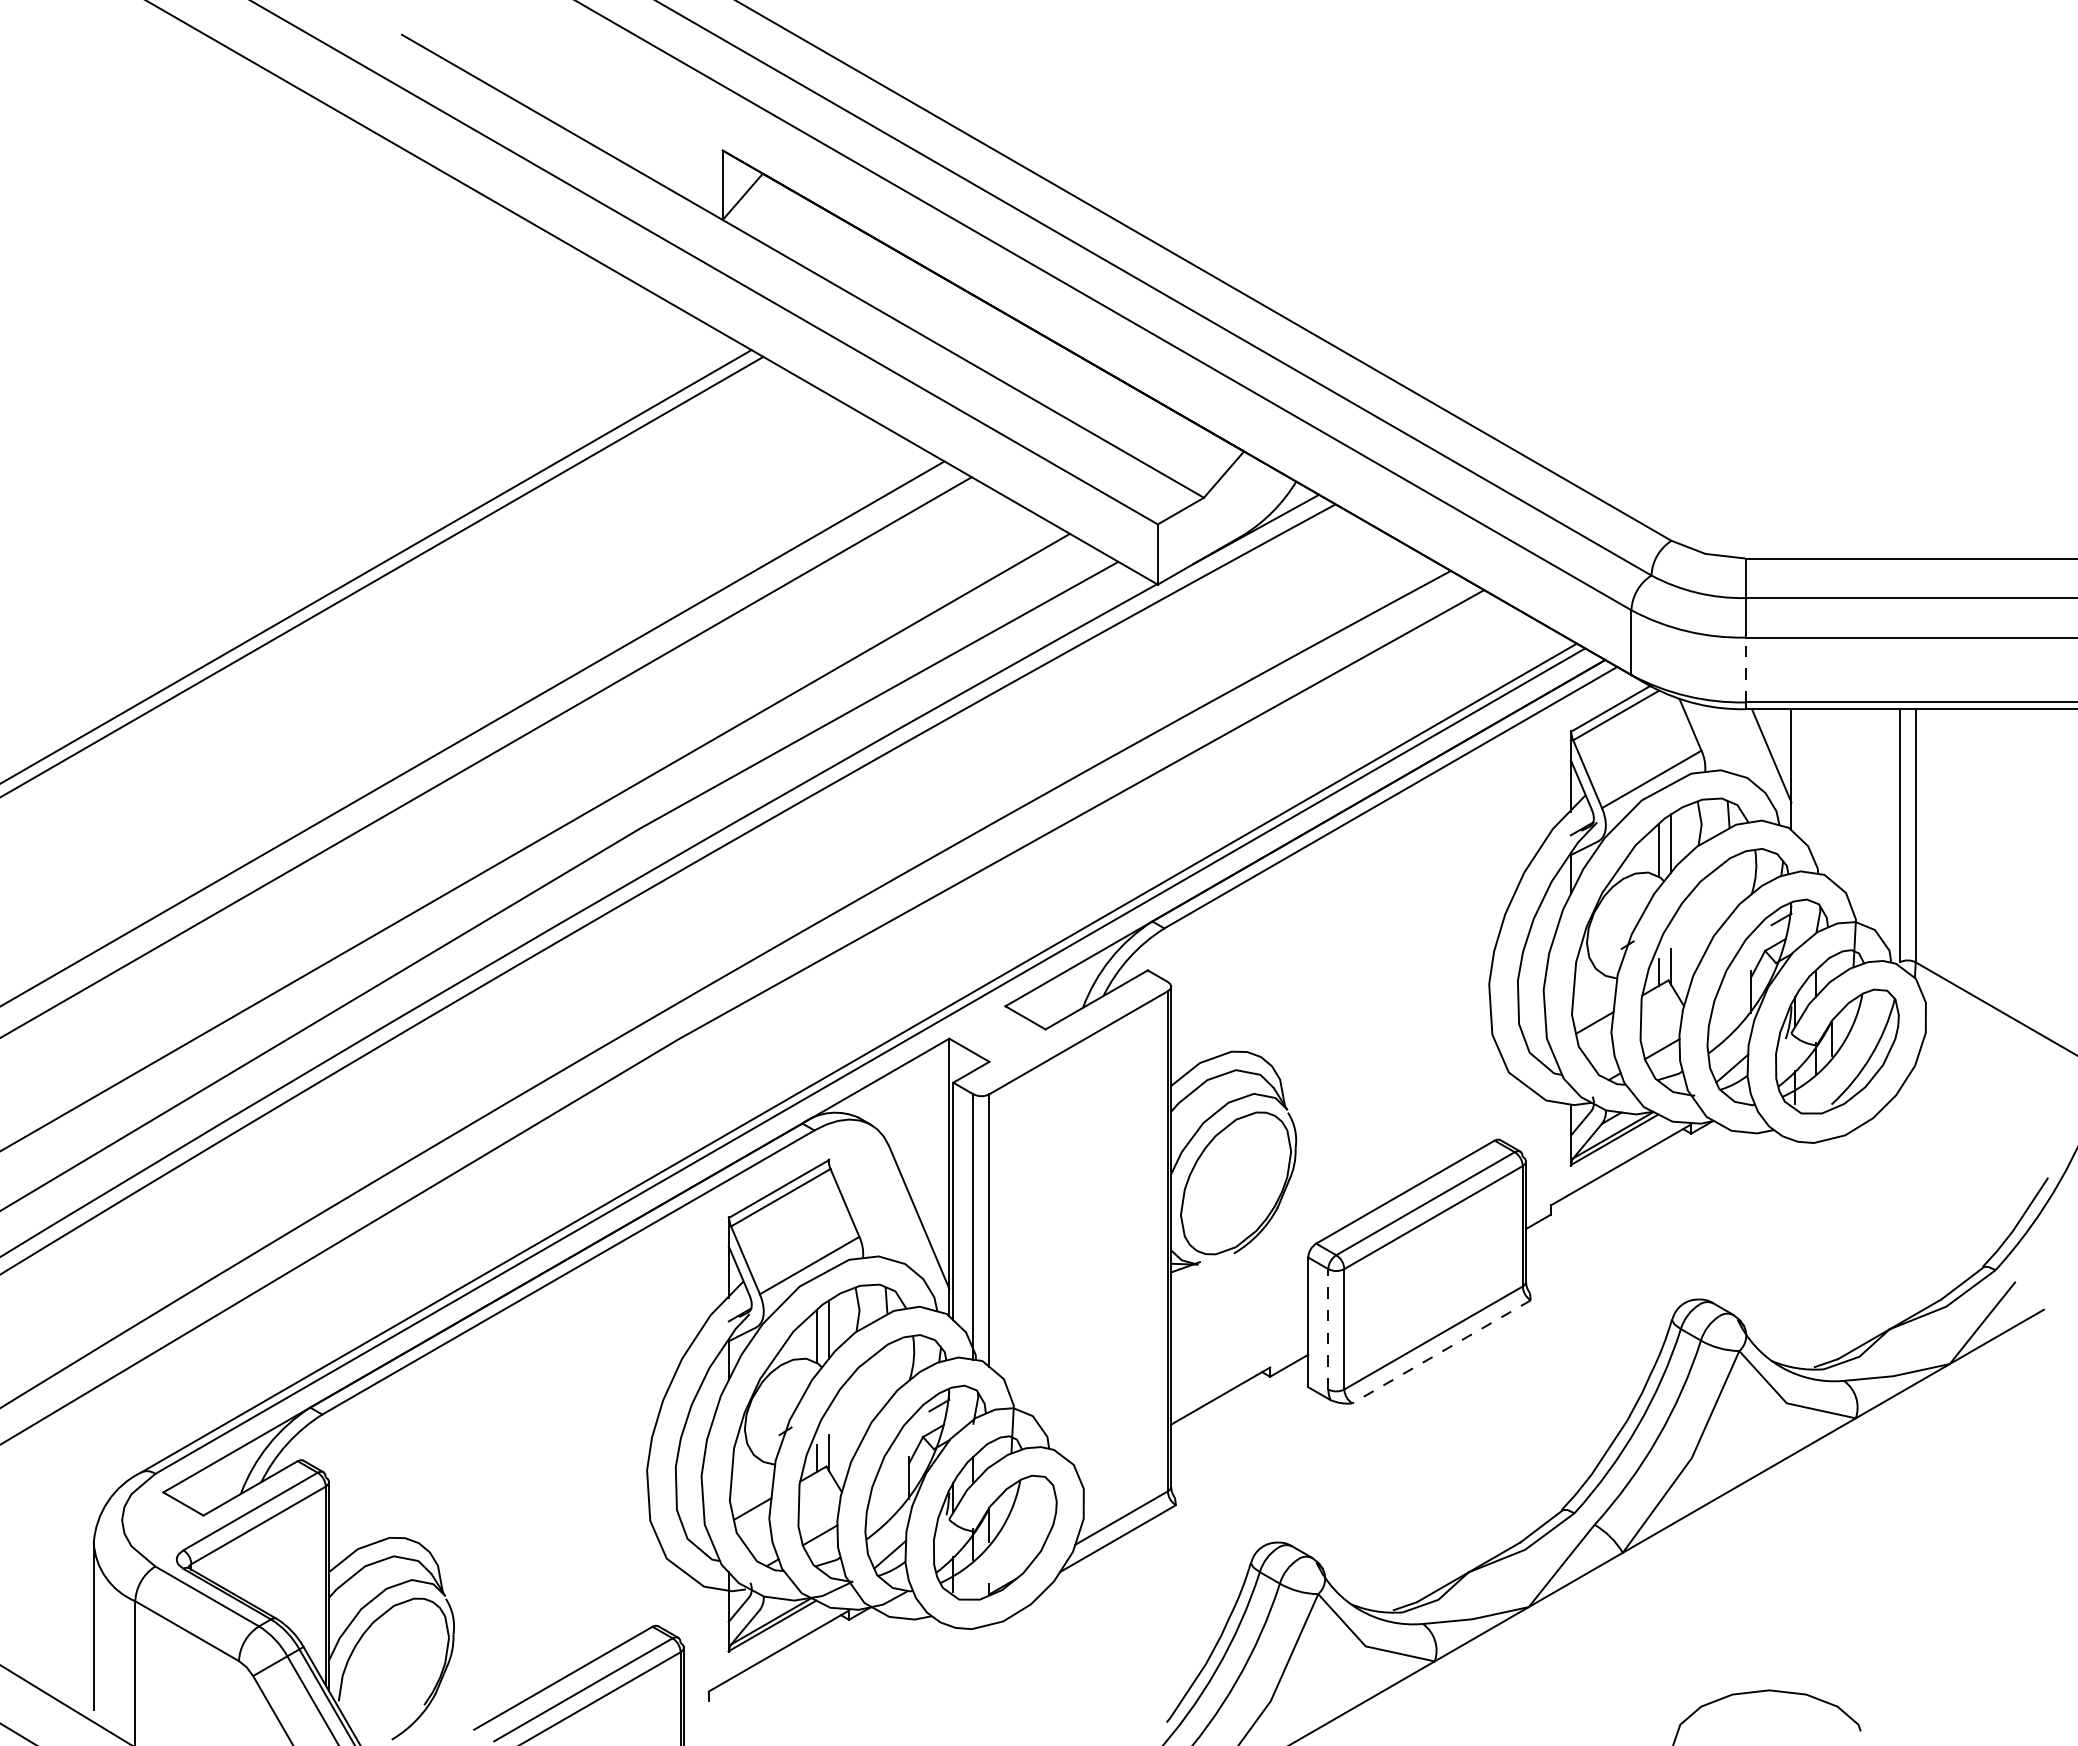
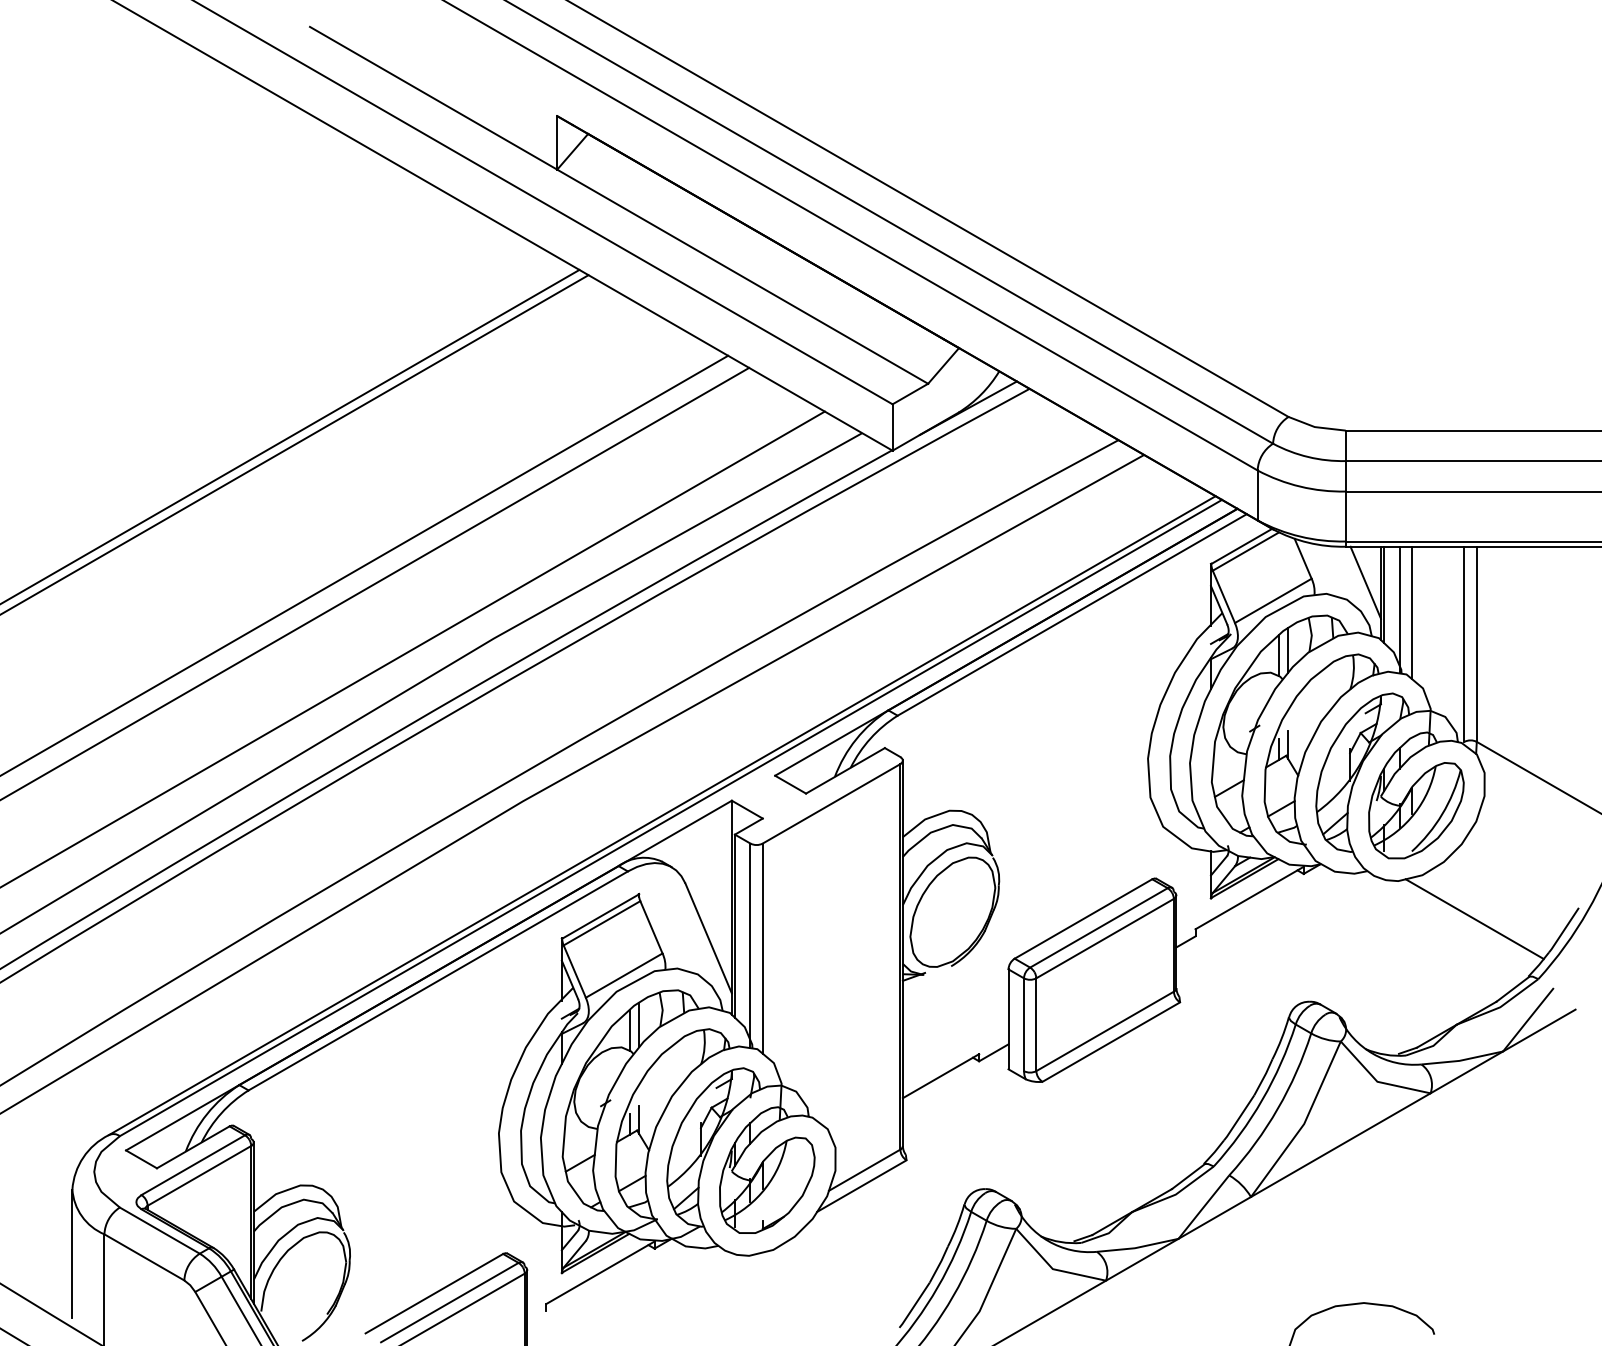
line: (1745, 669) -> (1345, 516), dashed -> solid
line: (1795, 771) -> (1384, 594), added
line: (1815, 791) -> (1399, 610), added
line: (1831, 794) -> (1411, 612), added
line: (1912, 1192) -> (1474, 919), added
line: (1328, 1328) -> (1024, 1024), dashed -> solid
line: (1441, 1352) -> (1111, 1042), dashed -> solid

